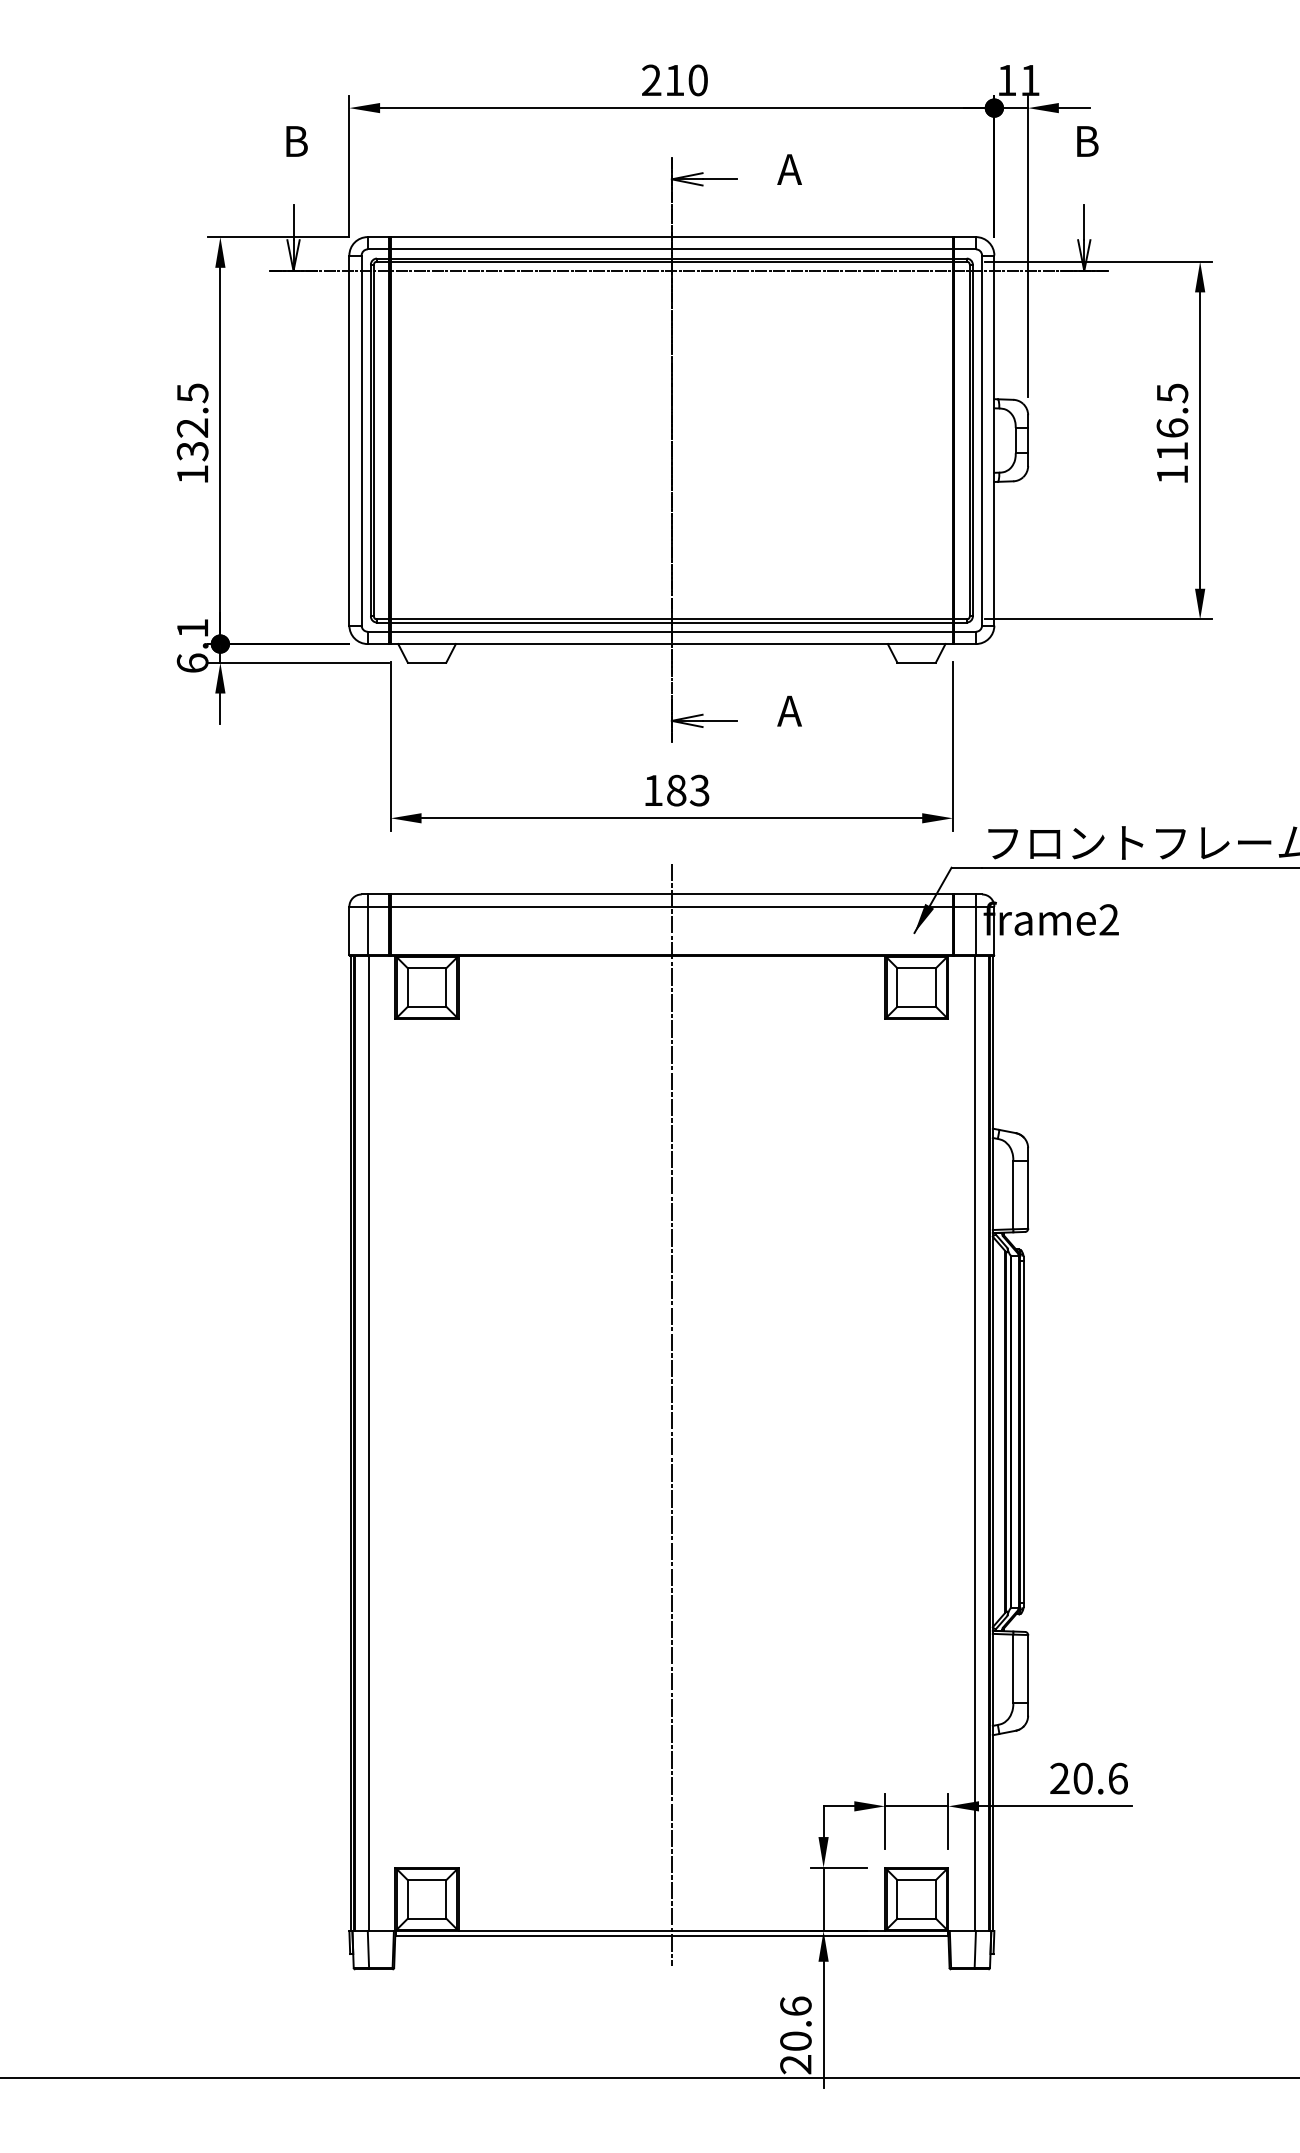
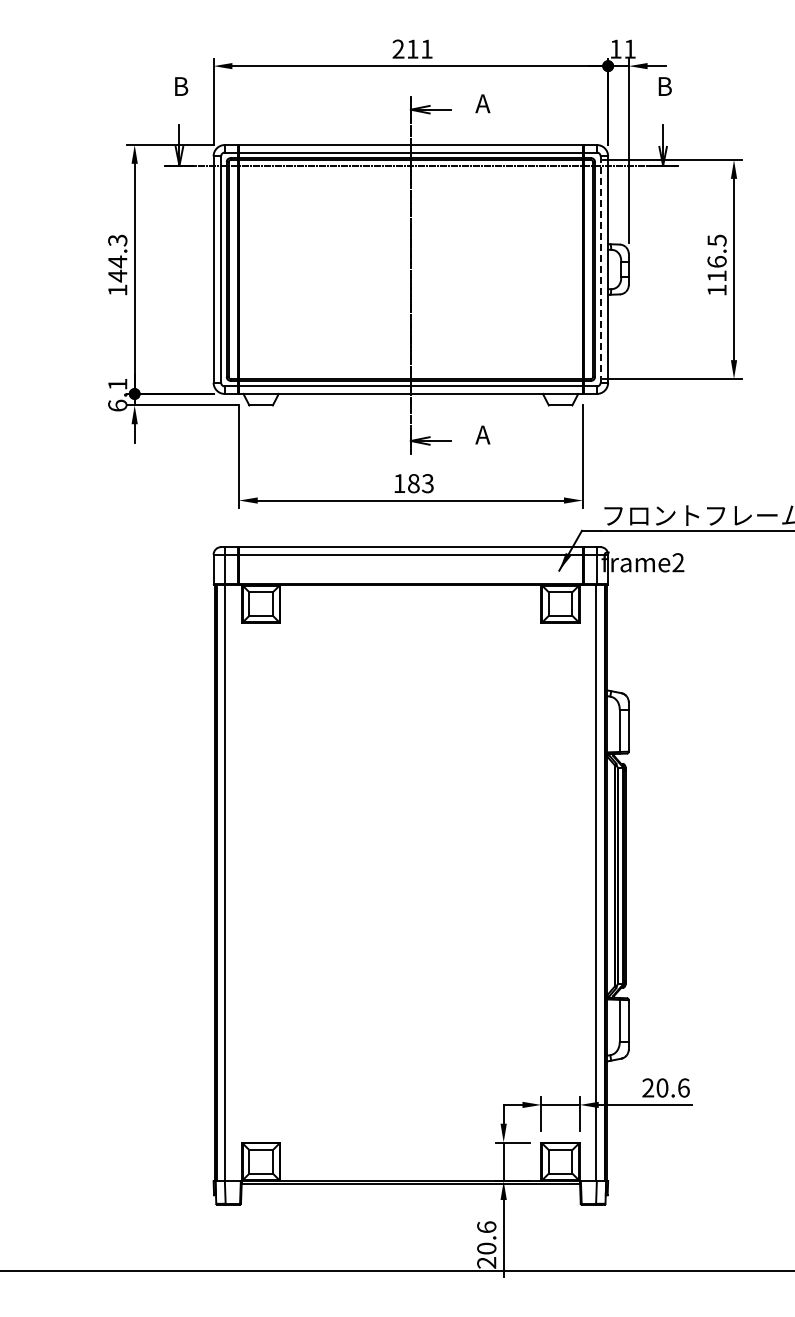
text: (697, 79) -> (426, 48), 210 -> 211
text: (192, 422) -> (117, 258), 132.5 -> 144.3
line: (981, 442) -> (600, 270), solid -> dashed
line: (671, 1414) -> (410, 865), removed

